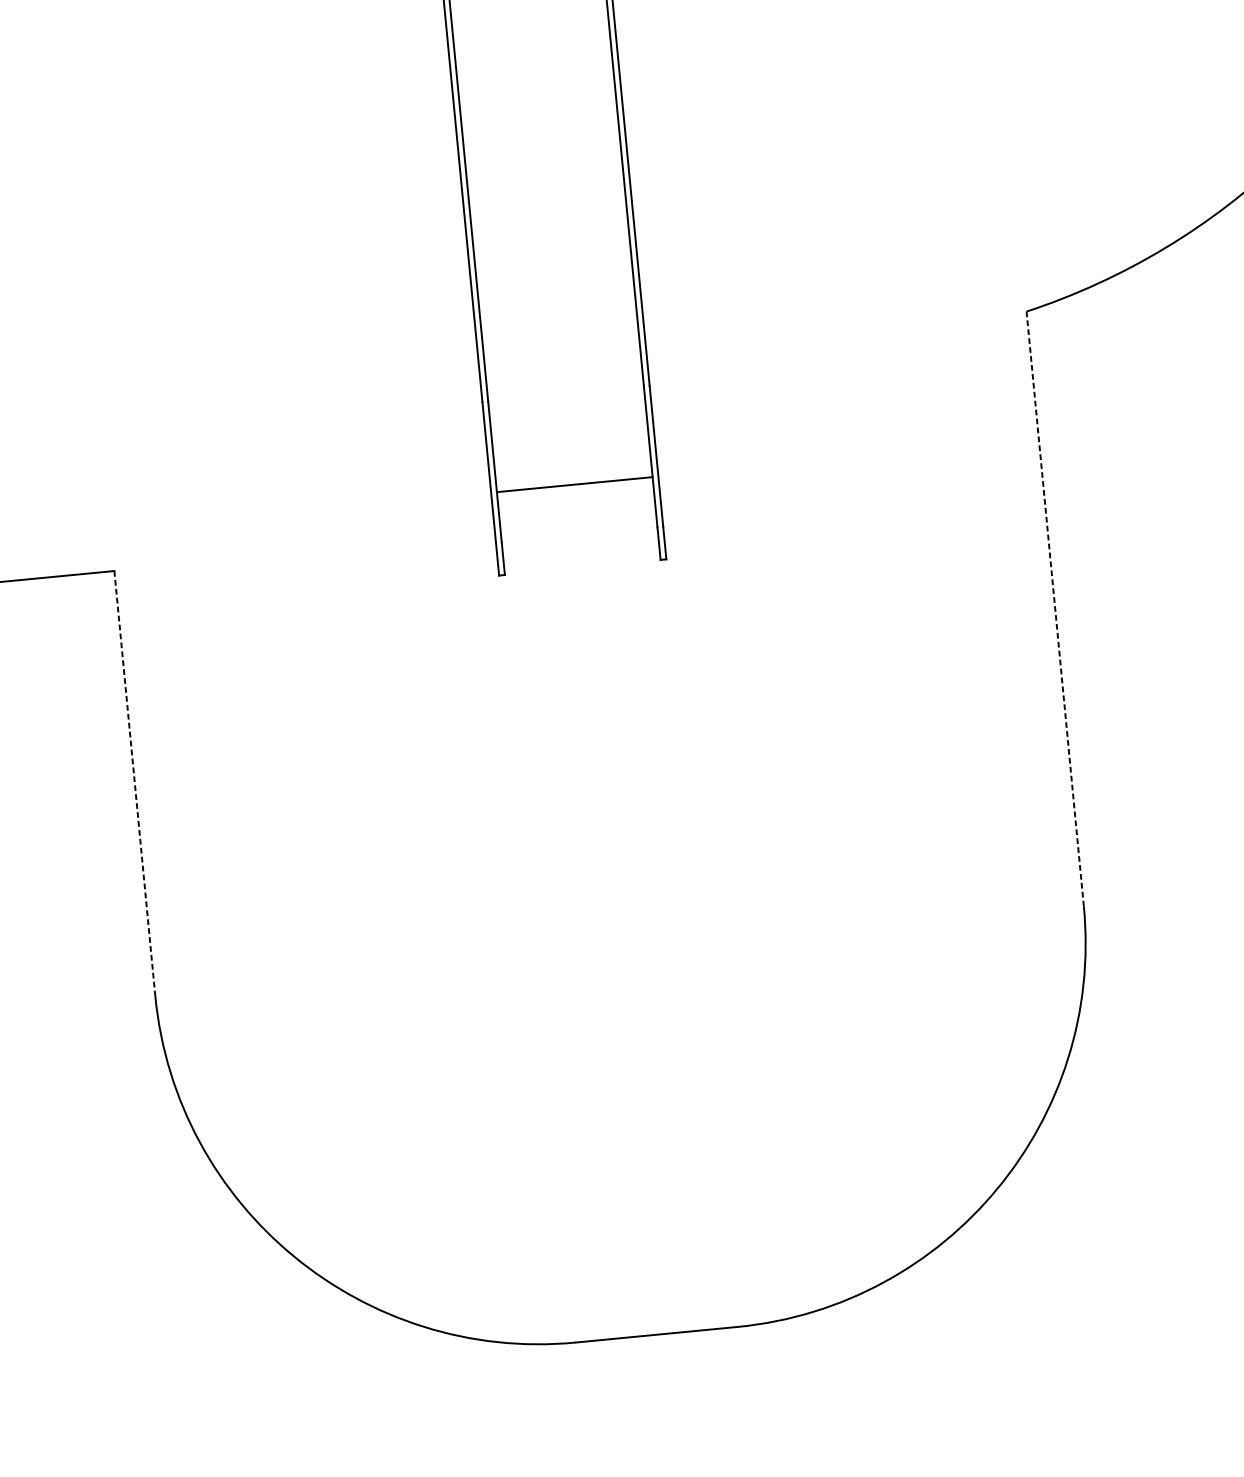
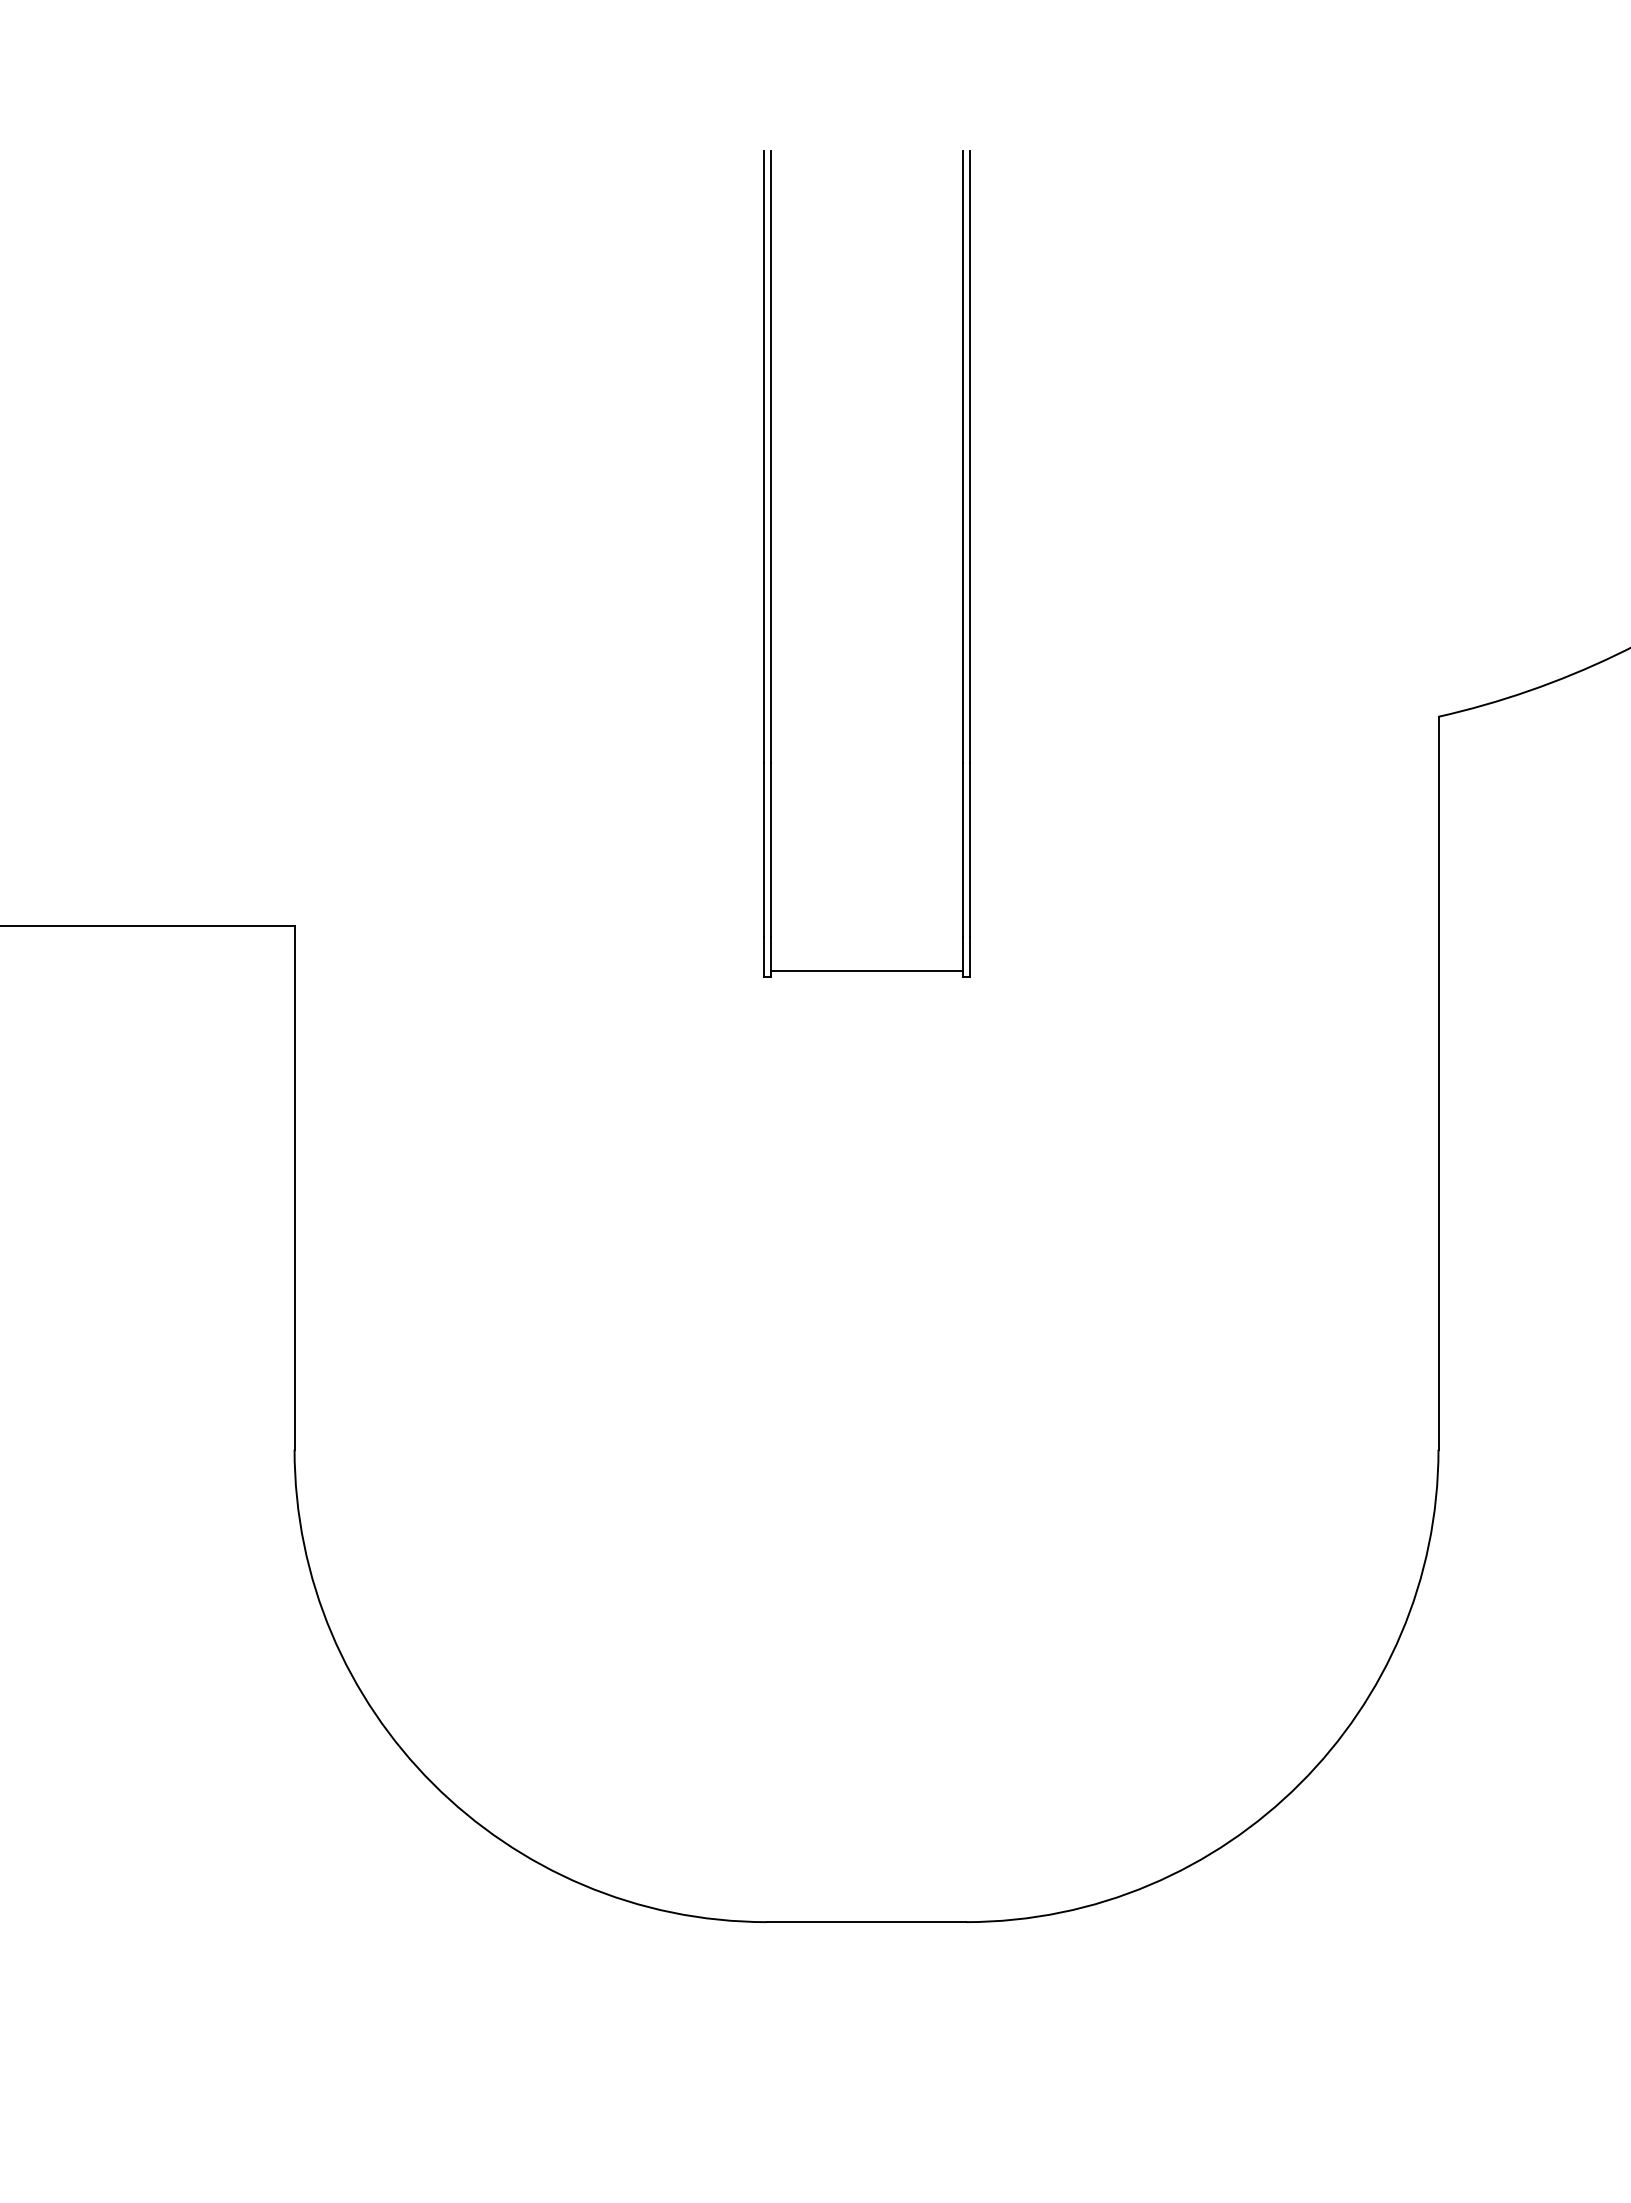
line: (574, 484) -> (866, 970), moved
line: (1055, 608) -> (1438, 1082), dashed -> solid
line: (134, 783) -> (294, 1187), dashed -> solid

